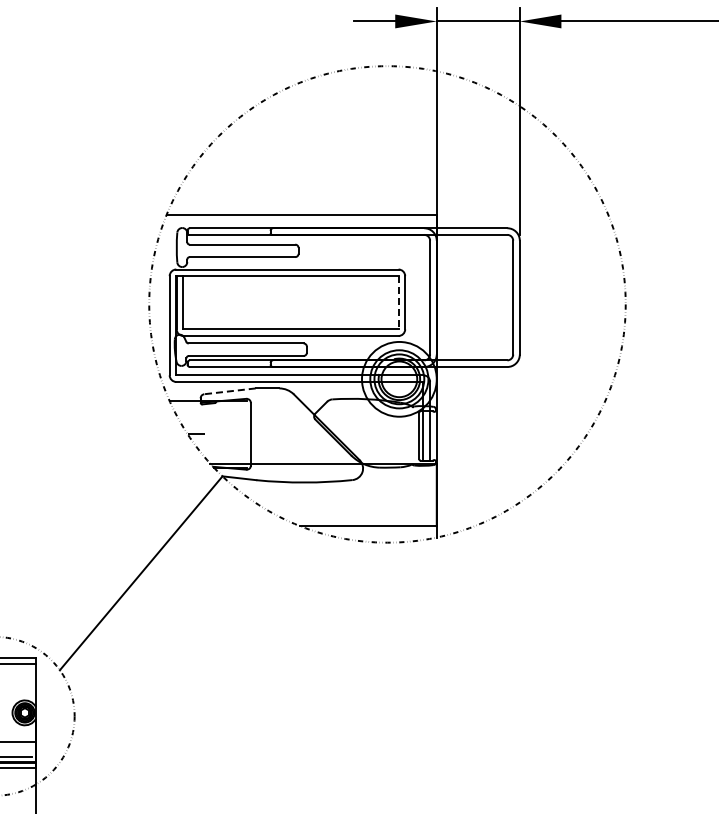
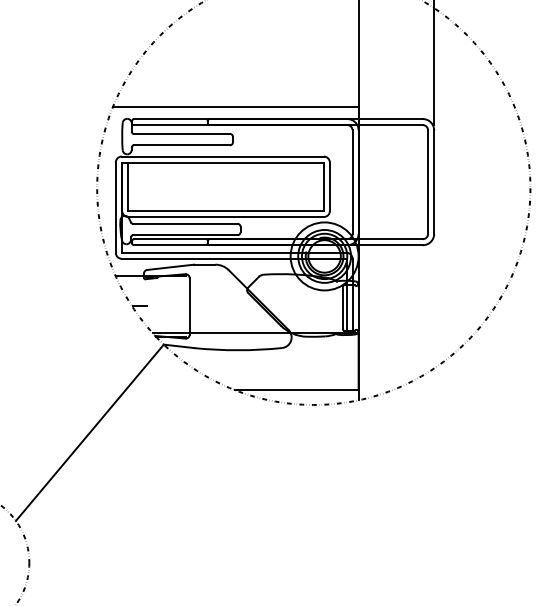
line: (398, 302) -> (323, 186), dashed -> solid
line: (230, 391) -> (171, 267), dashed -> solid

